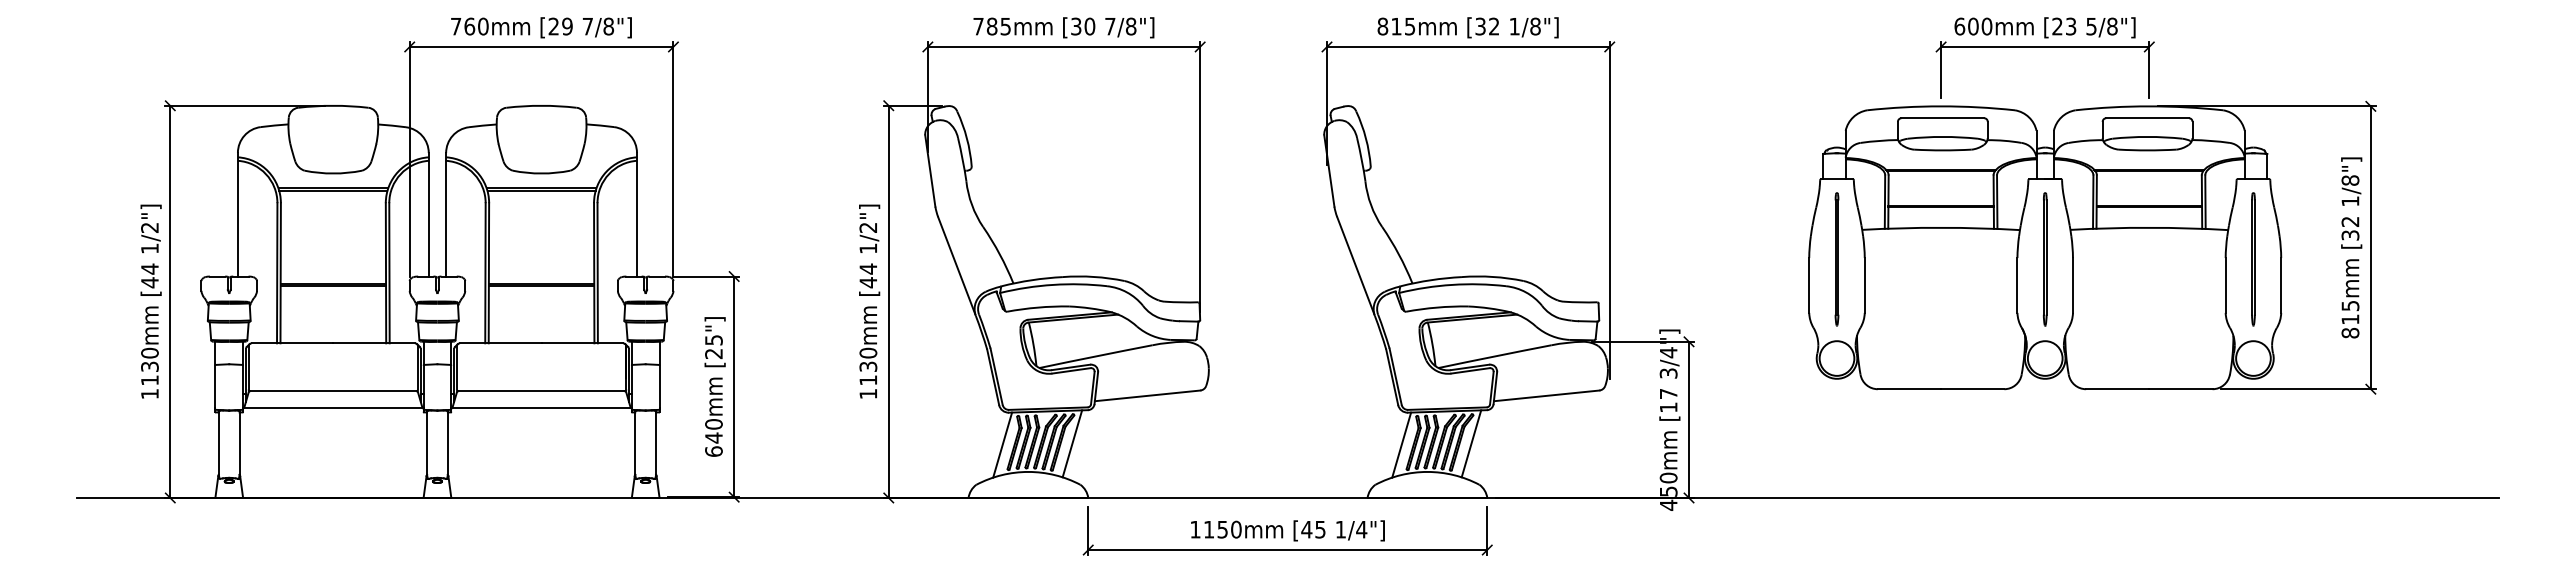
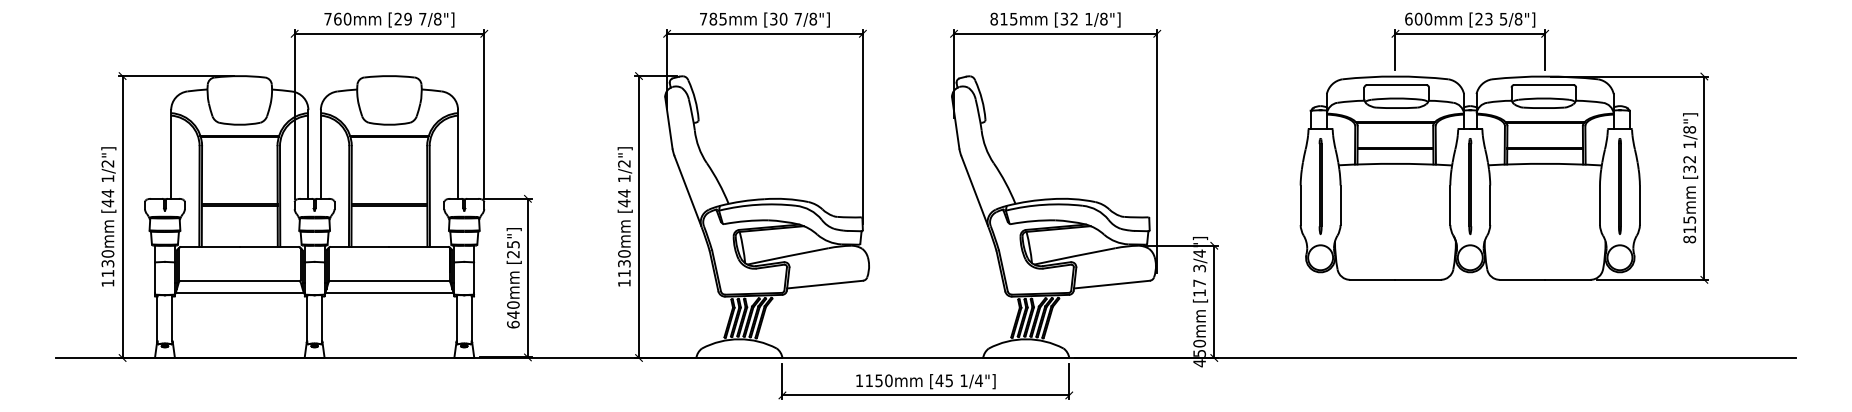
line: (1072, 443) -> (771, 318), removed
line: (1471, 443) -> (1057, 318), removed
line: (1002, 444) -> (720, 319), removed
line: (1401, 444) -> (1007, 319), removed

